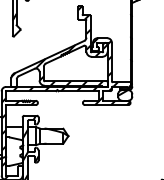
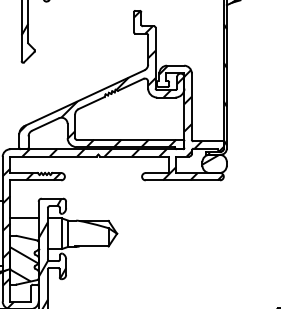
hatch: (14, 152) -> (24, 261), added

